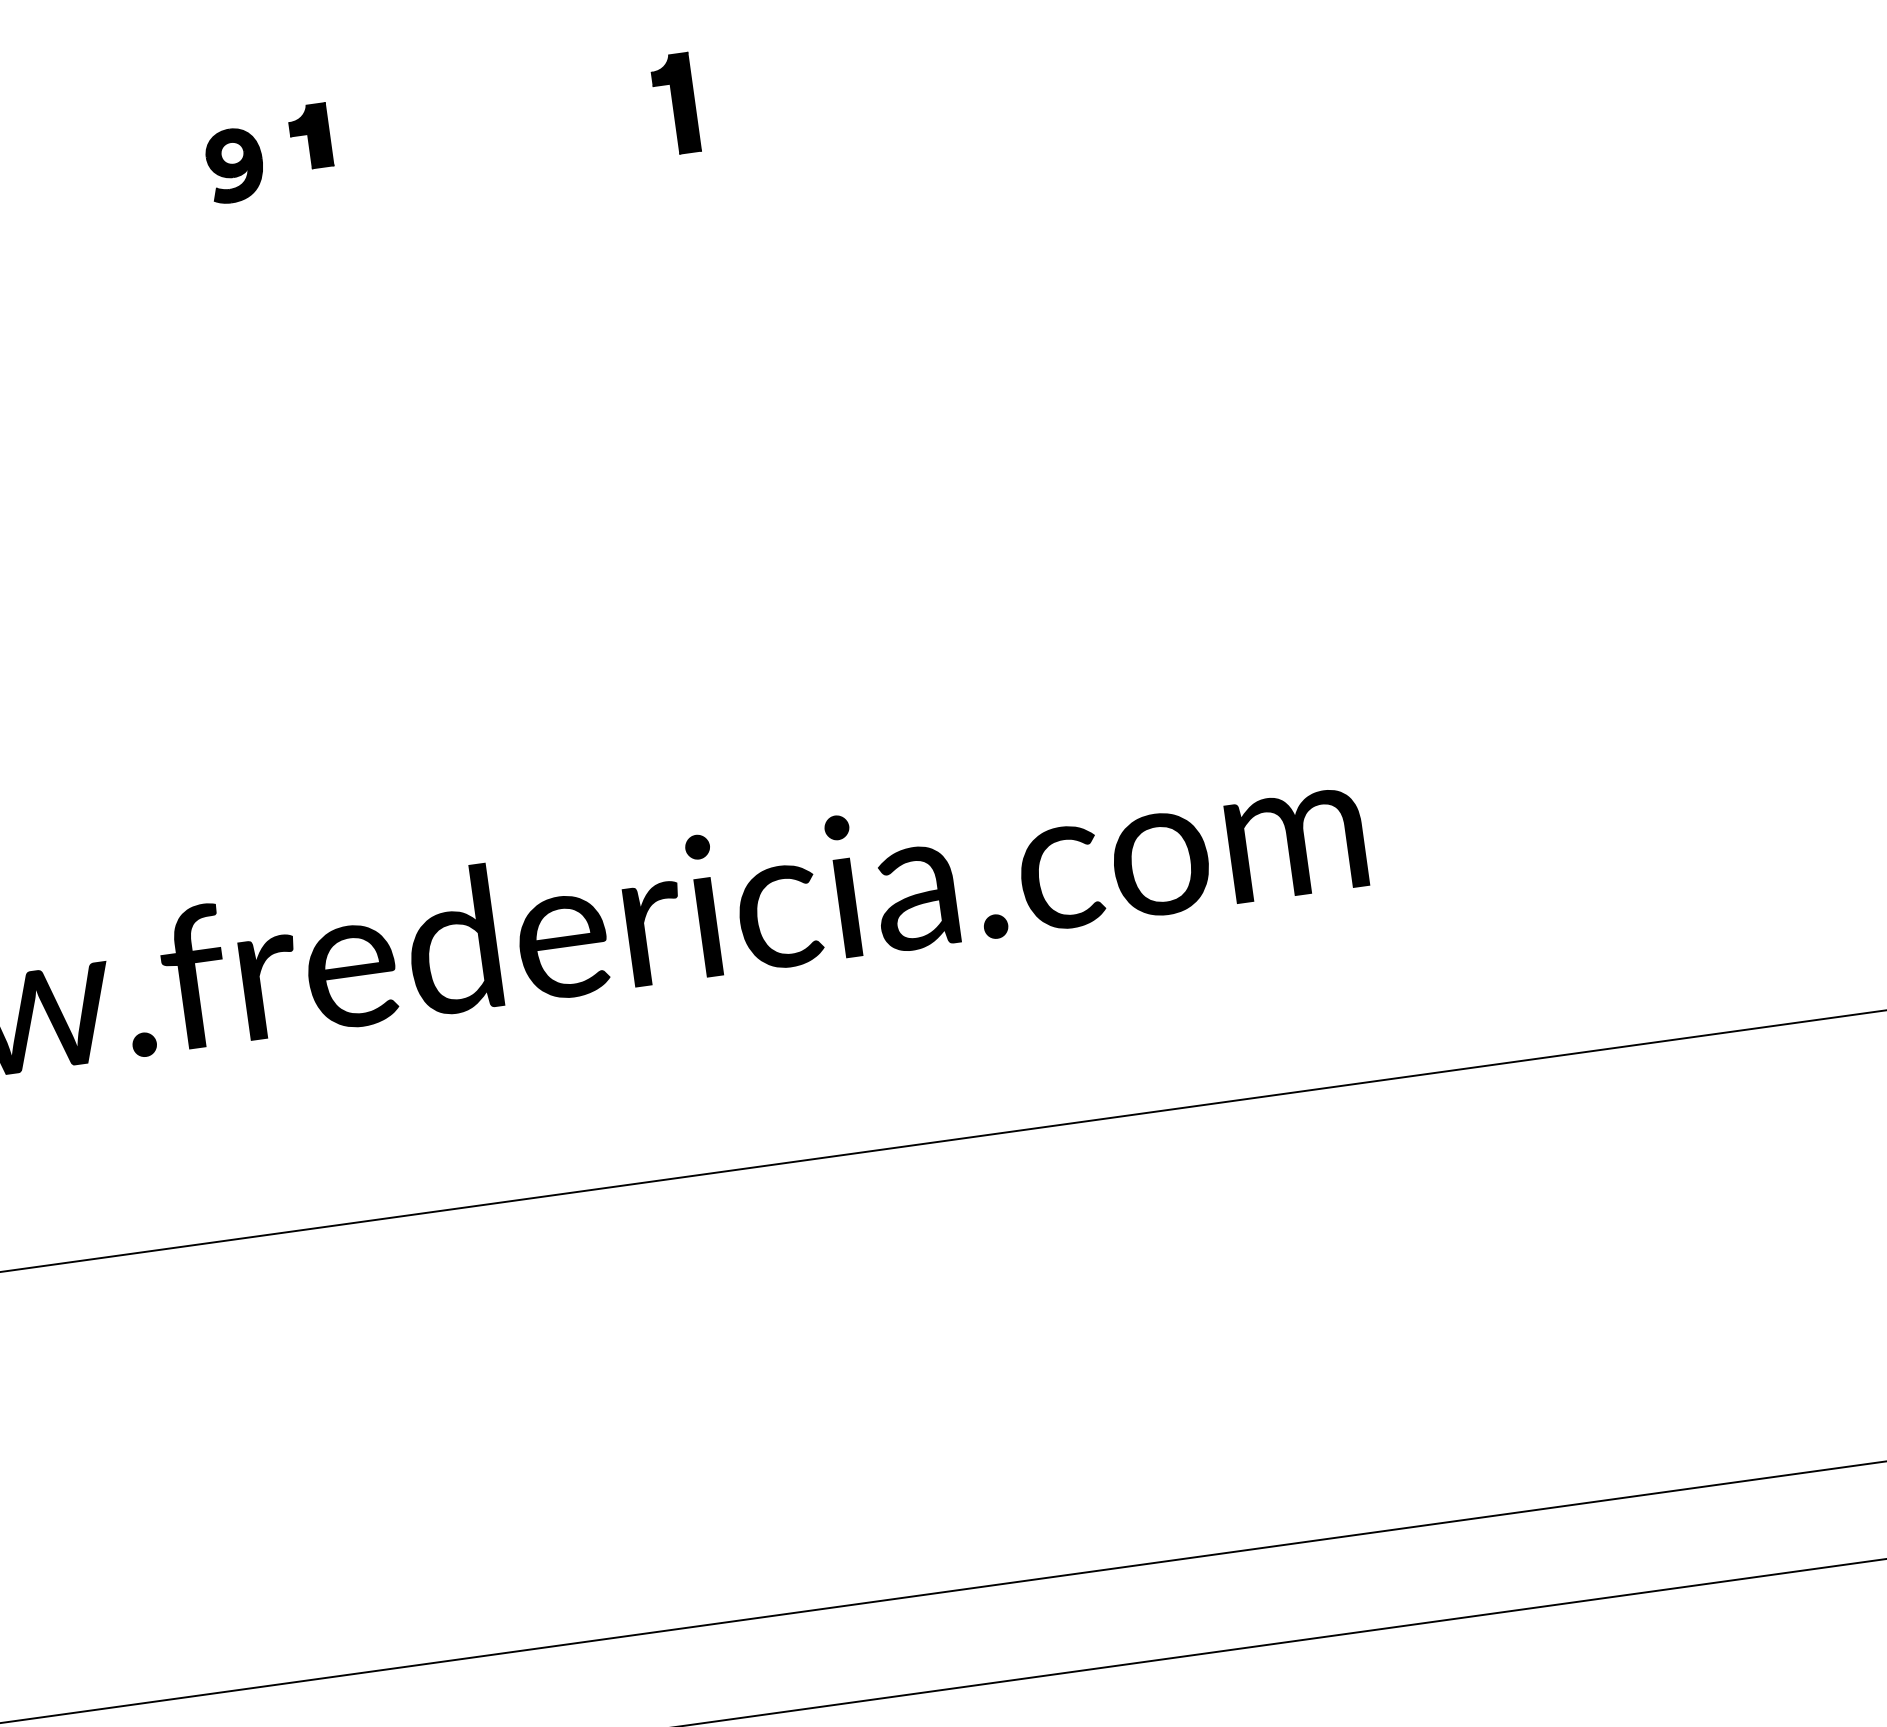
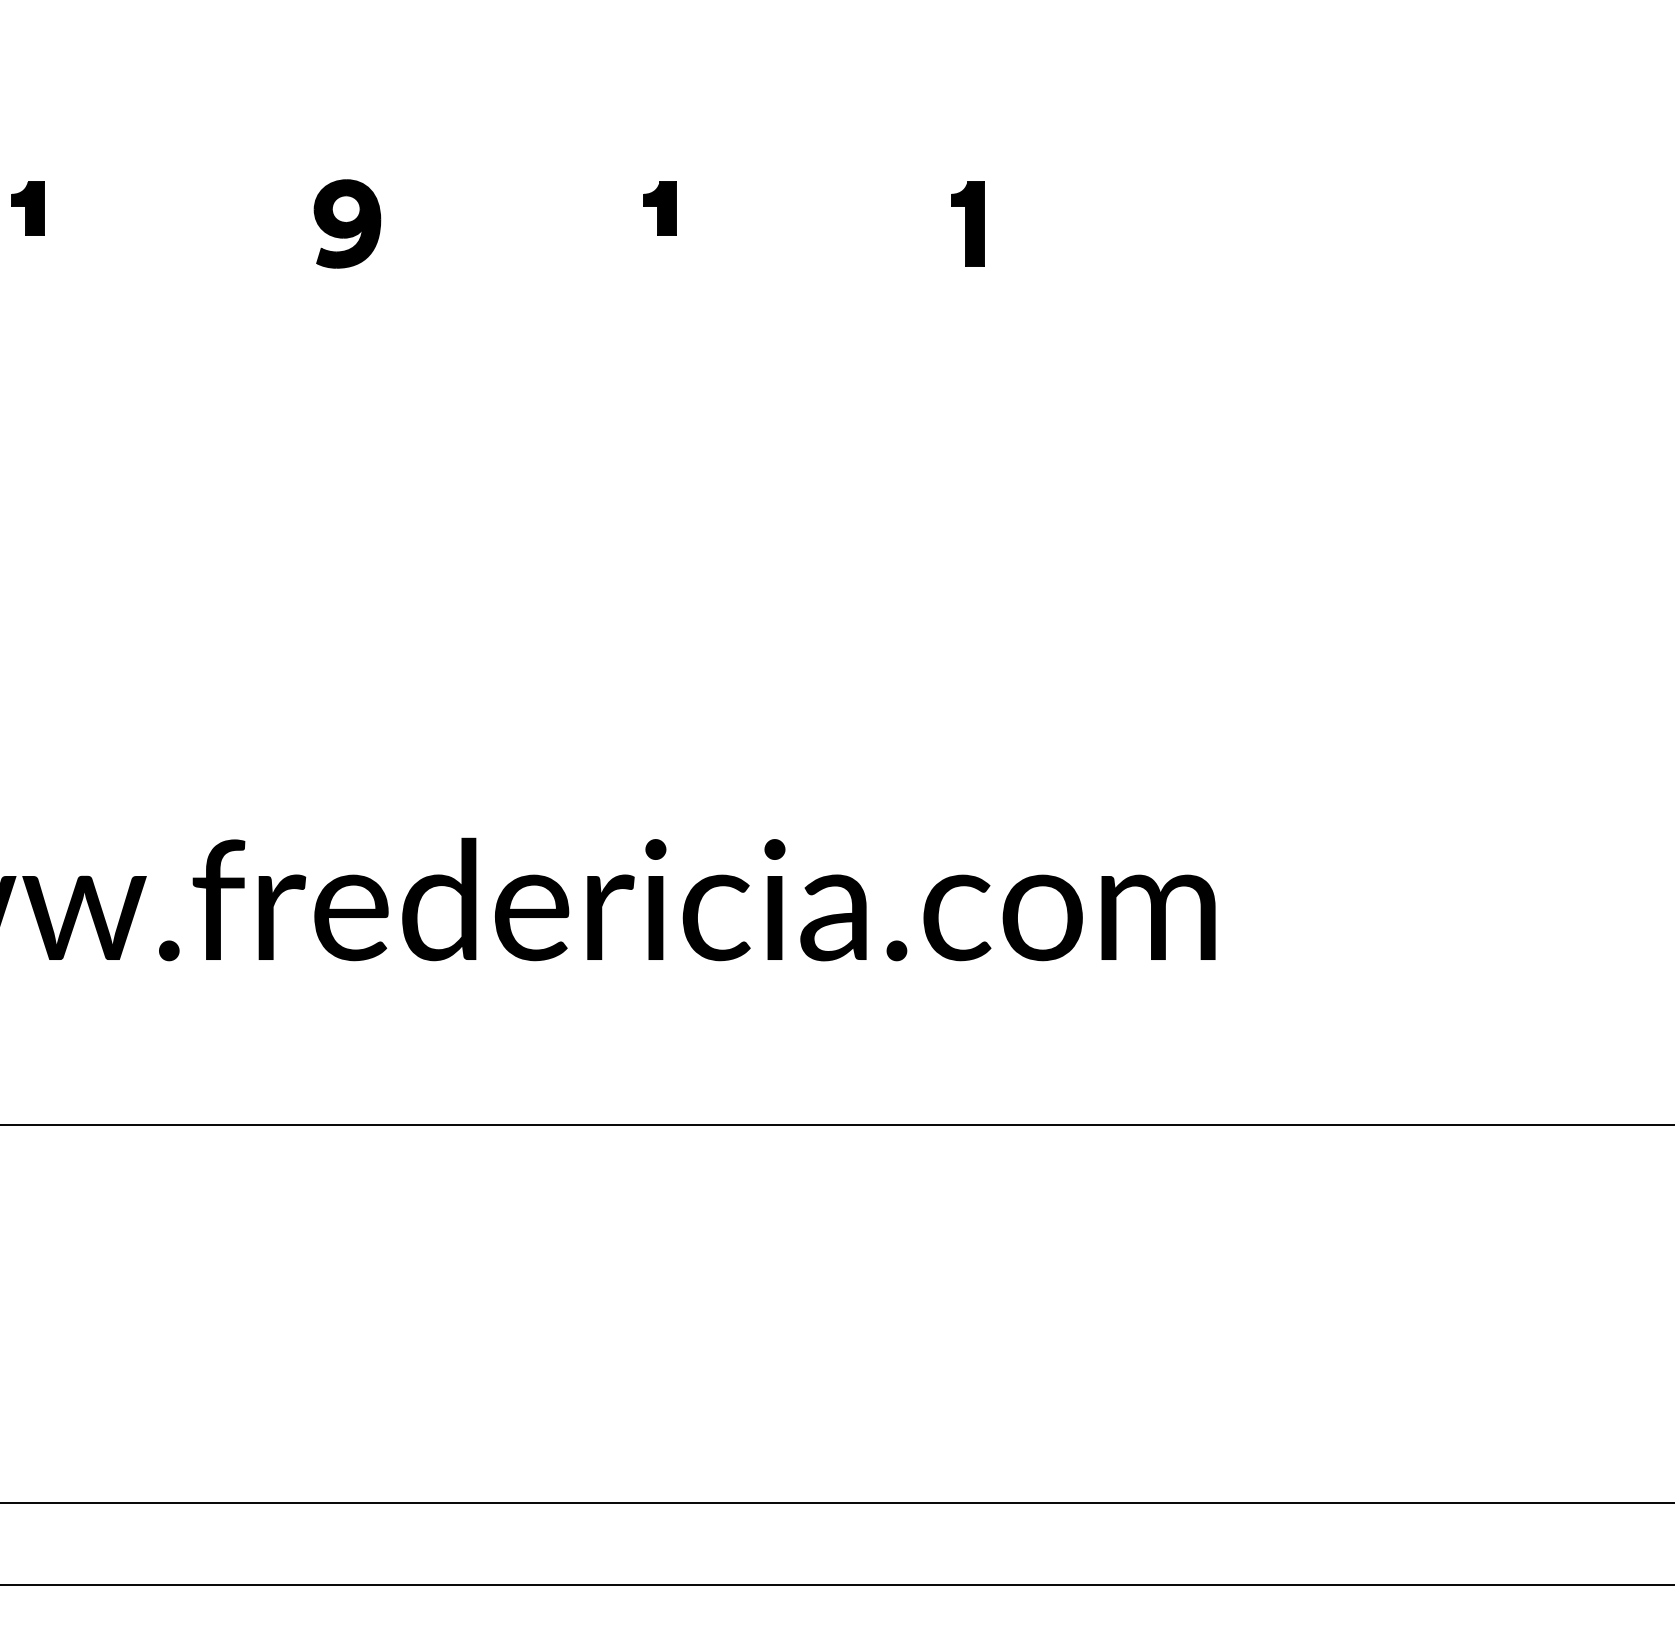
part: (675, 103) -> (967, 223), moved
part: (309, 136) -> (659, 208), moved
part: (235, 164) -> (347, 223), size x1.43

